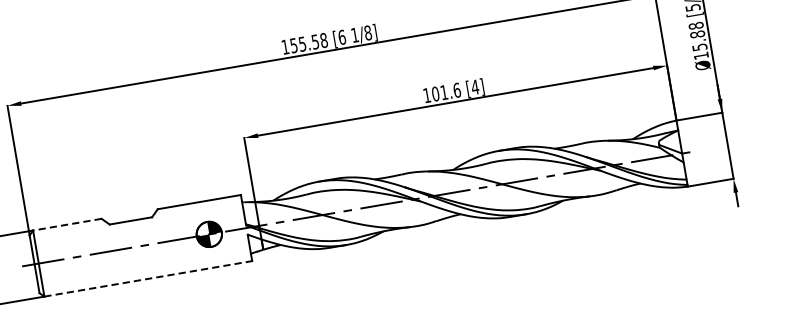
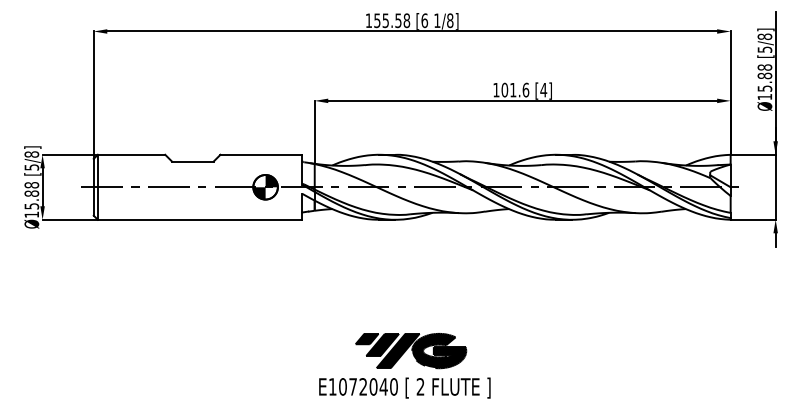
line: (67, 224) -> (131, 154), dashed -> solid
line: (148, 278) -> (200, 219), dashed -> solid

